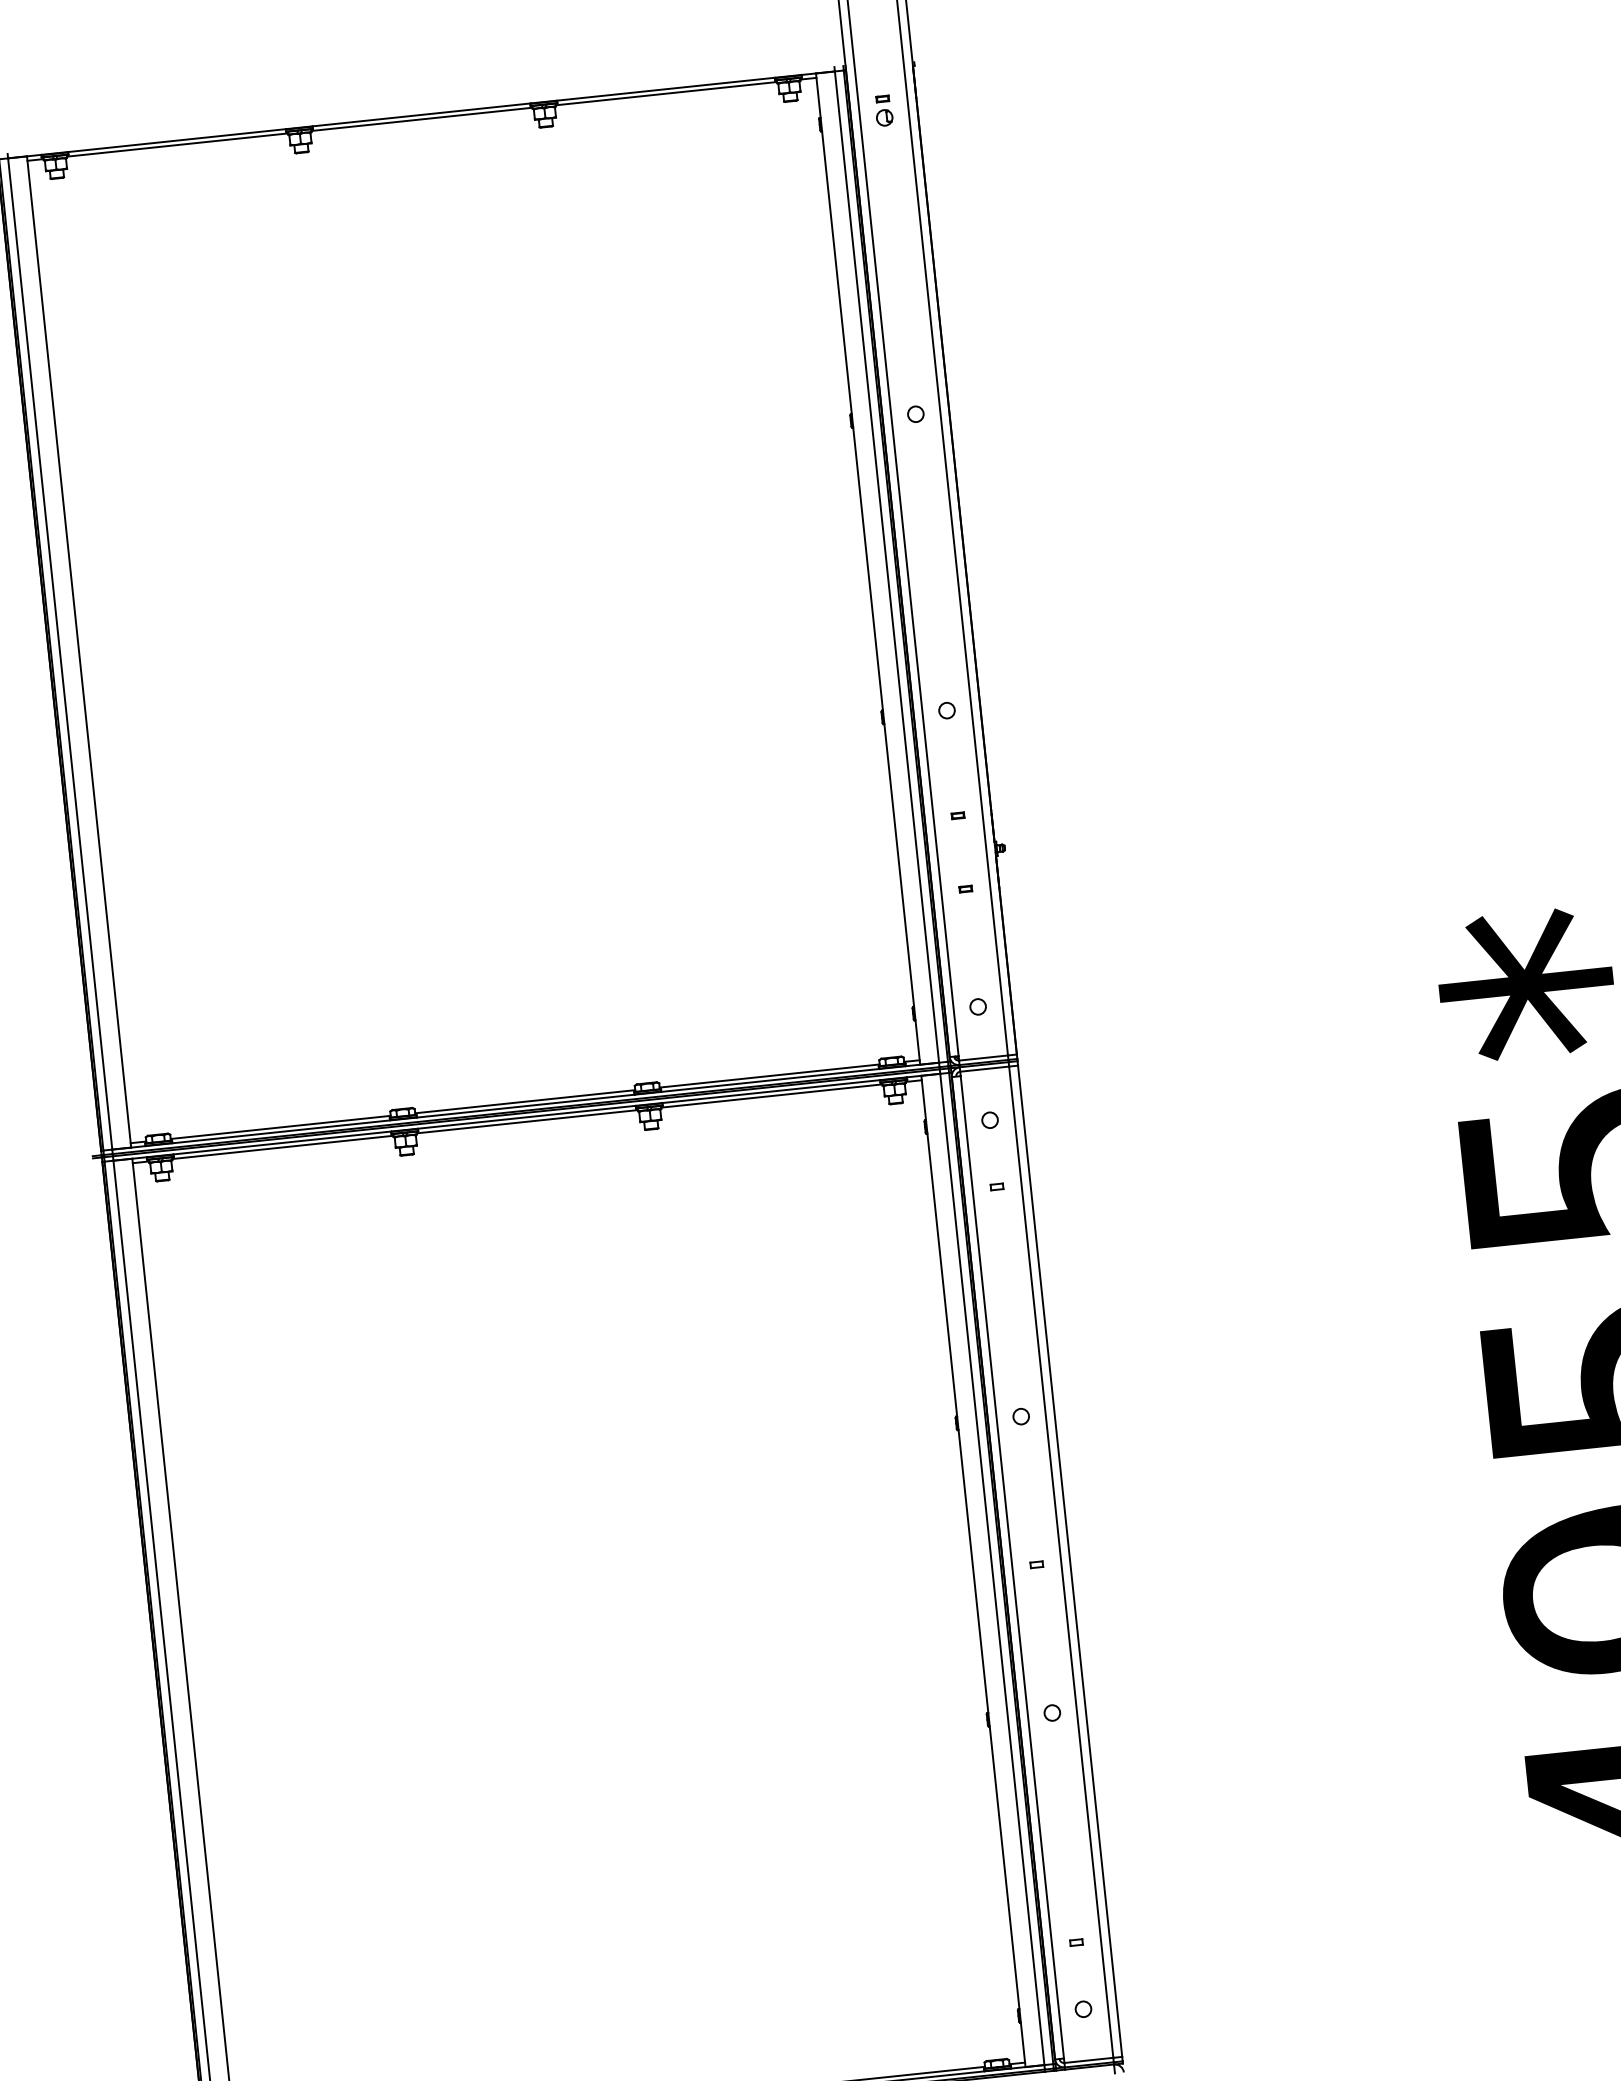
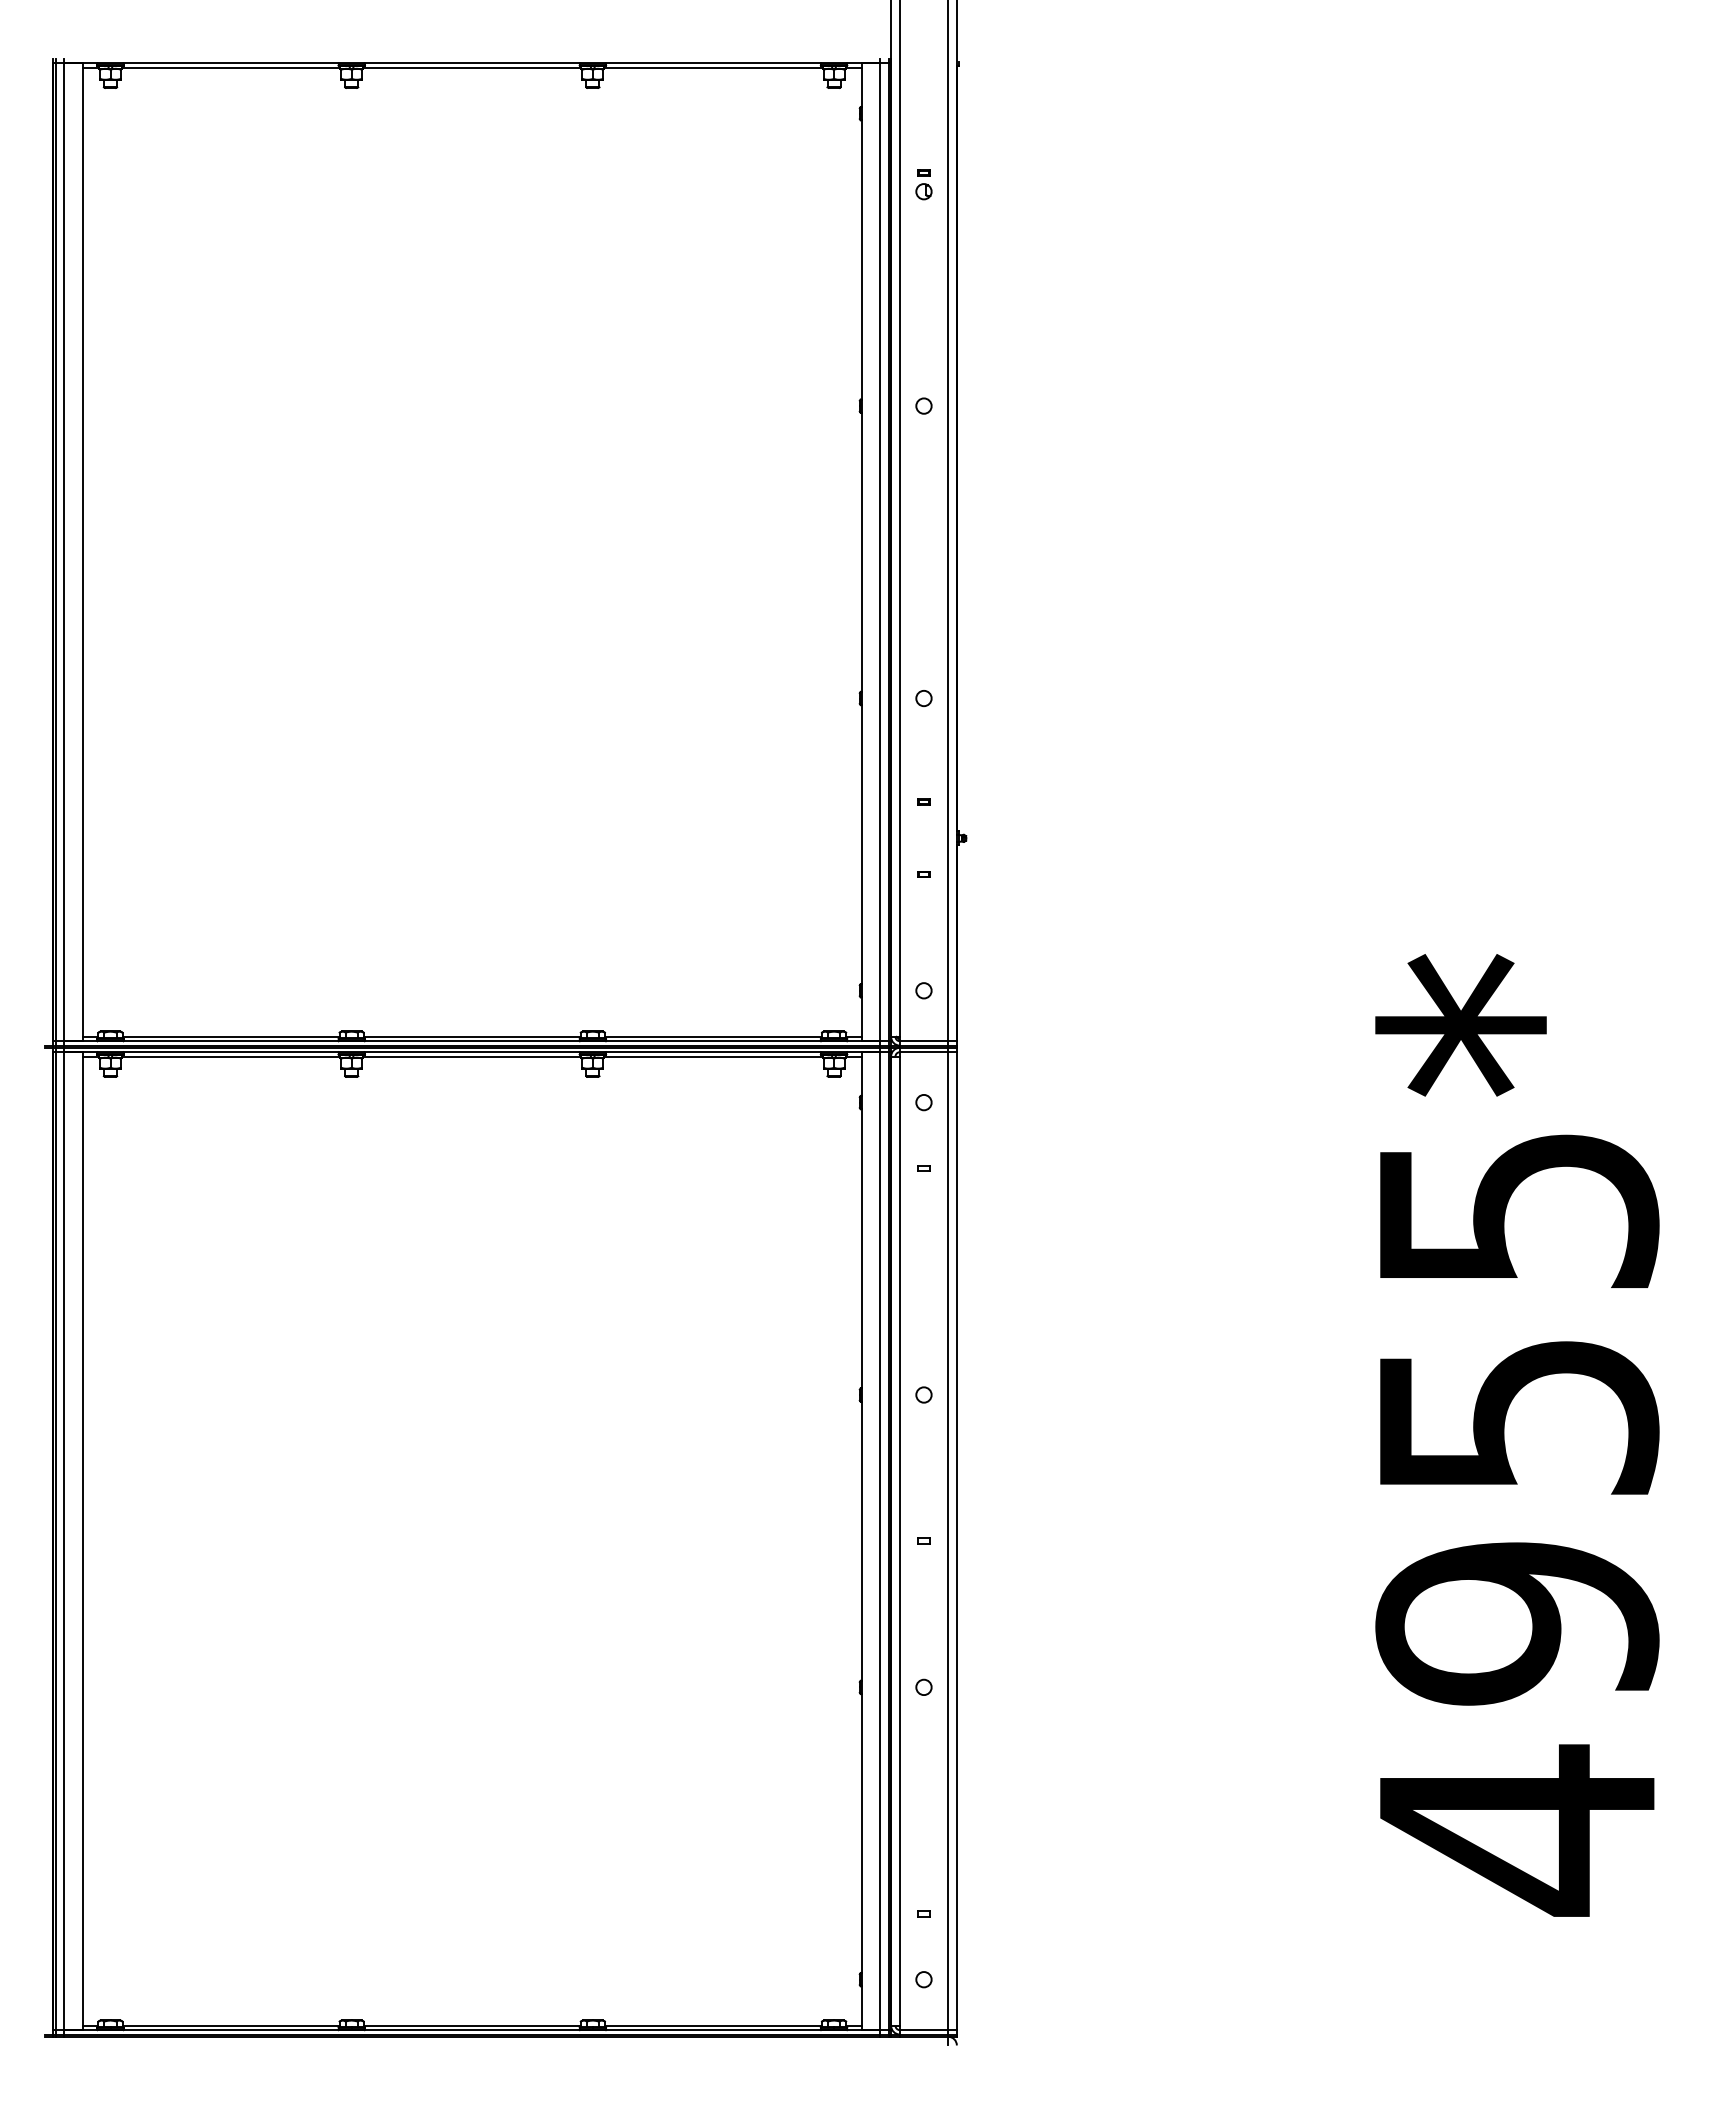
part: (883, 110) -> (923, 184), moved

